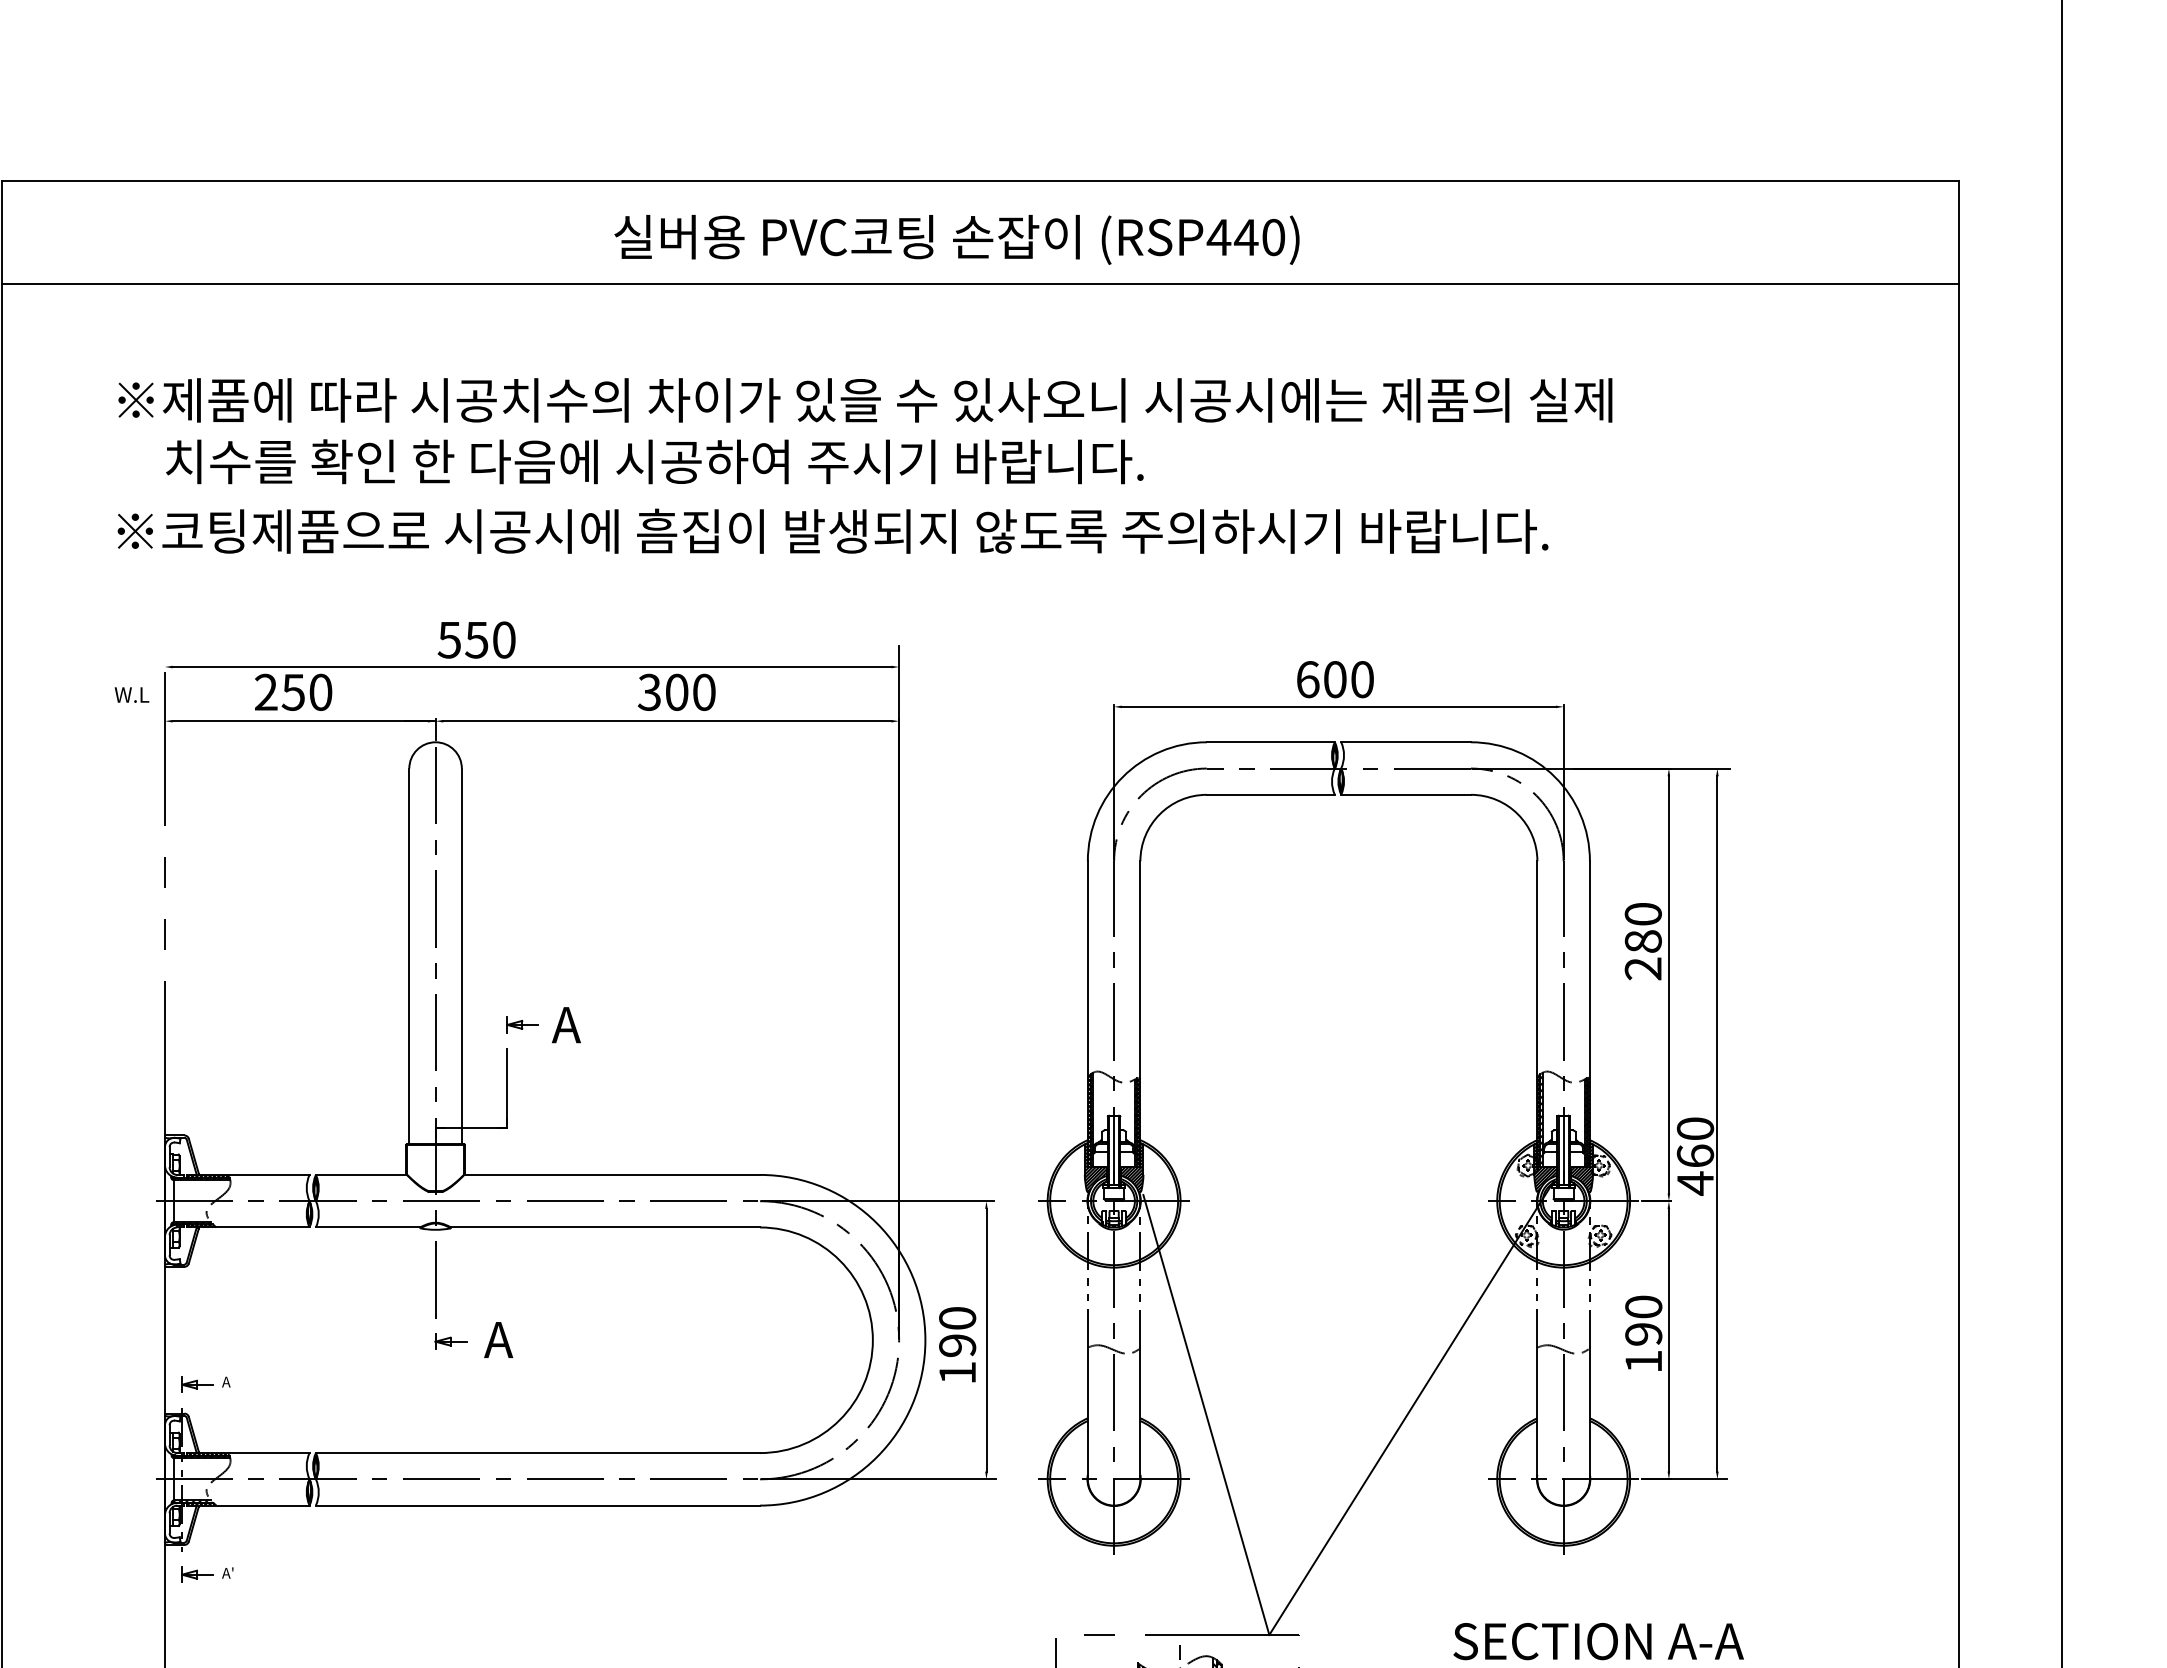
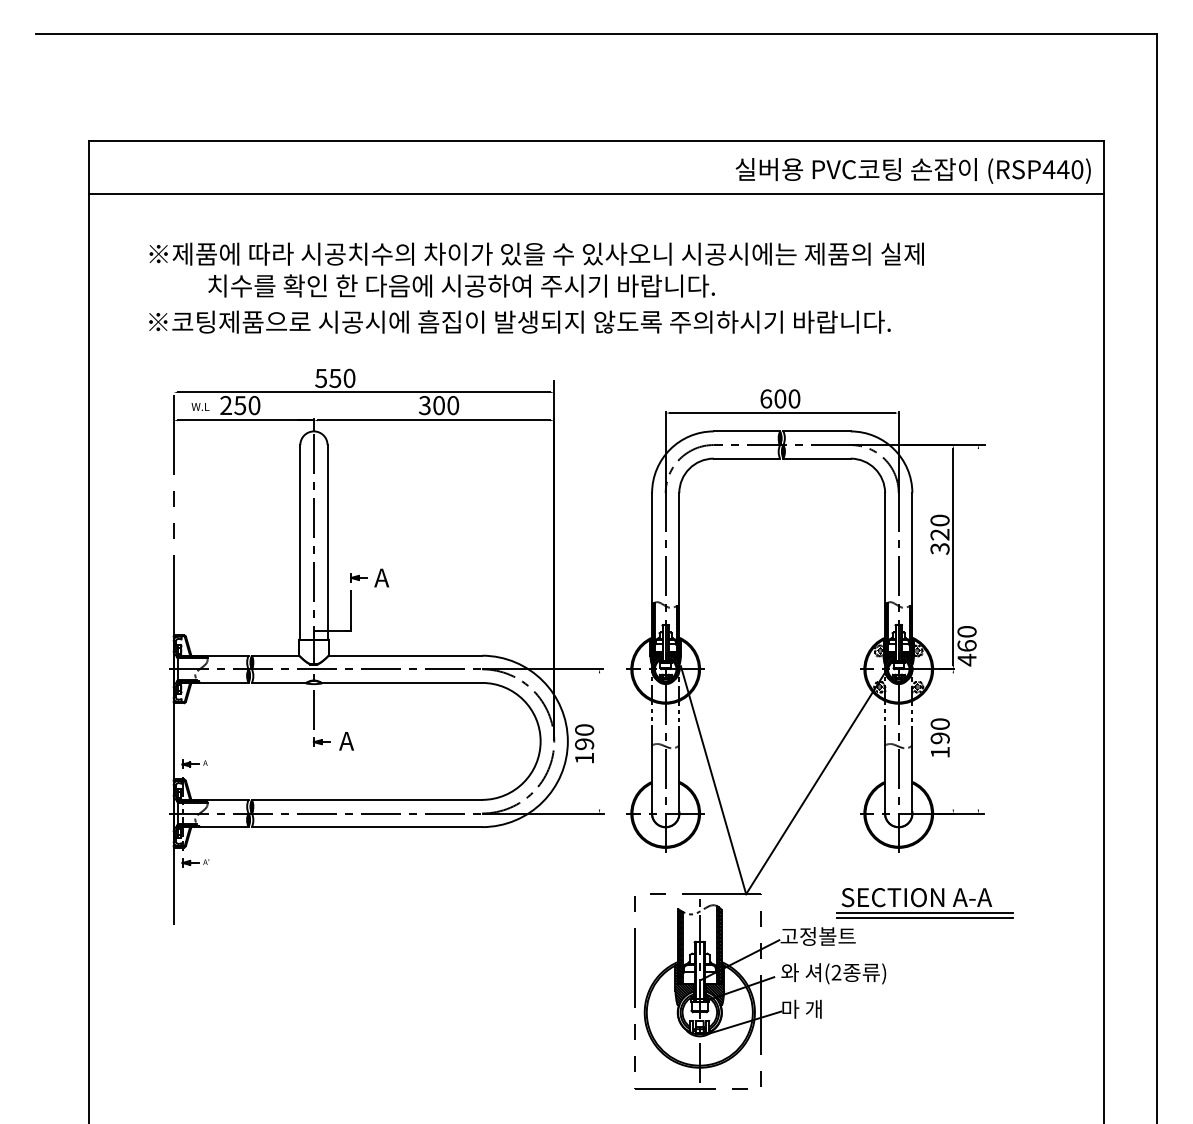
text: (955, 238) -> (912, 170), moved
text: (654, 460) -> (461, 285), moved
text: (131, 694) -> (200, 406), moved
text: (1642, 954) -> (939, 541), 280 -> 320
line: (1717, 1124) -> (978, 629), removed
line: (986, 1340) -> (599, 741), removed
line: (1669, 1340) -> (953, 741), removed

